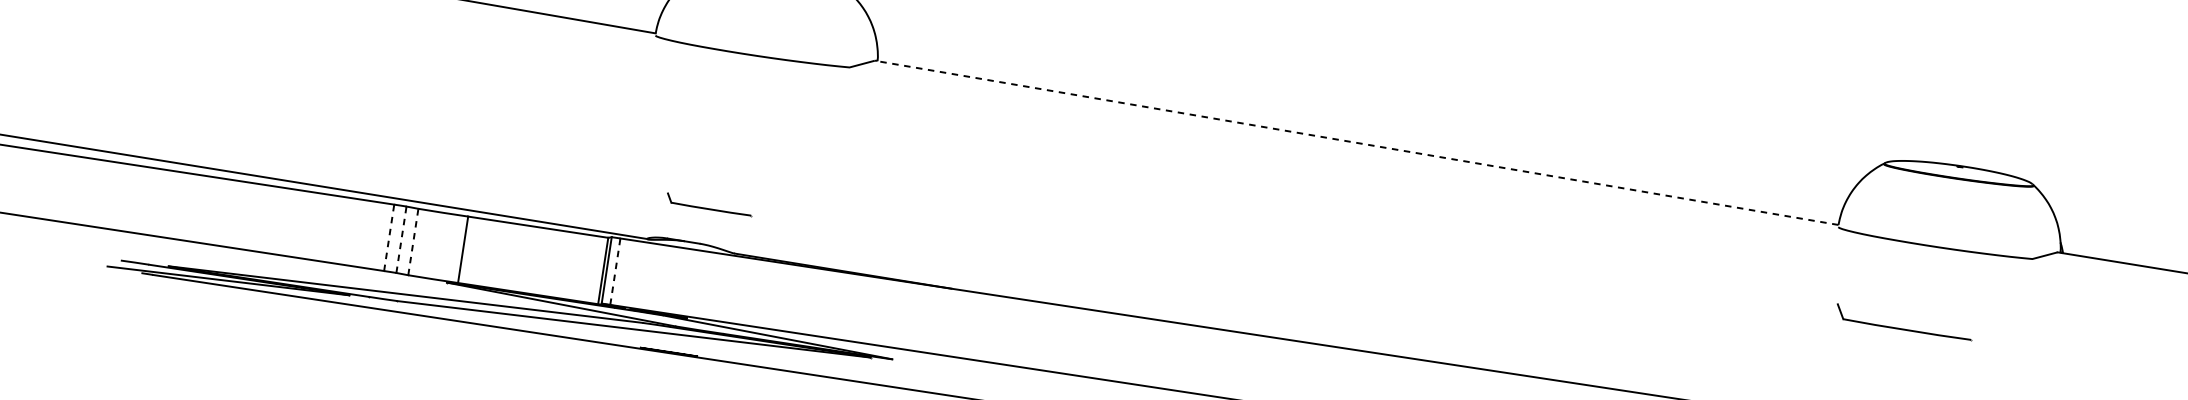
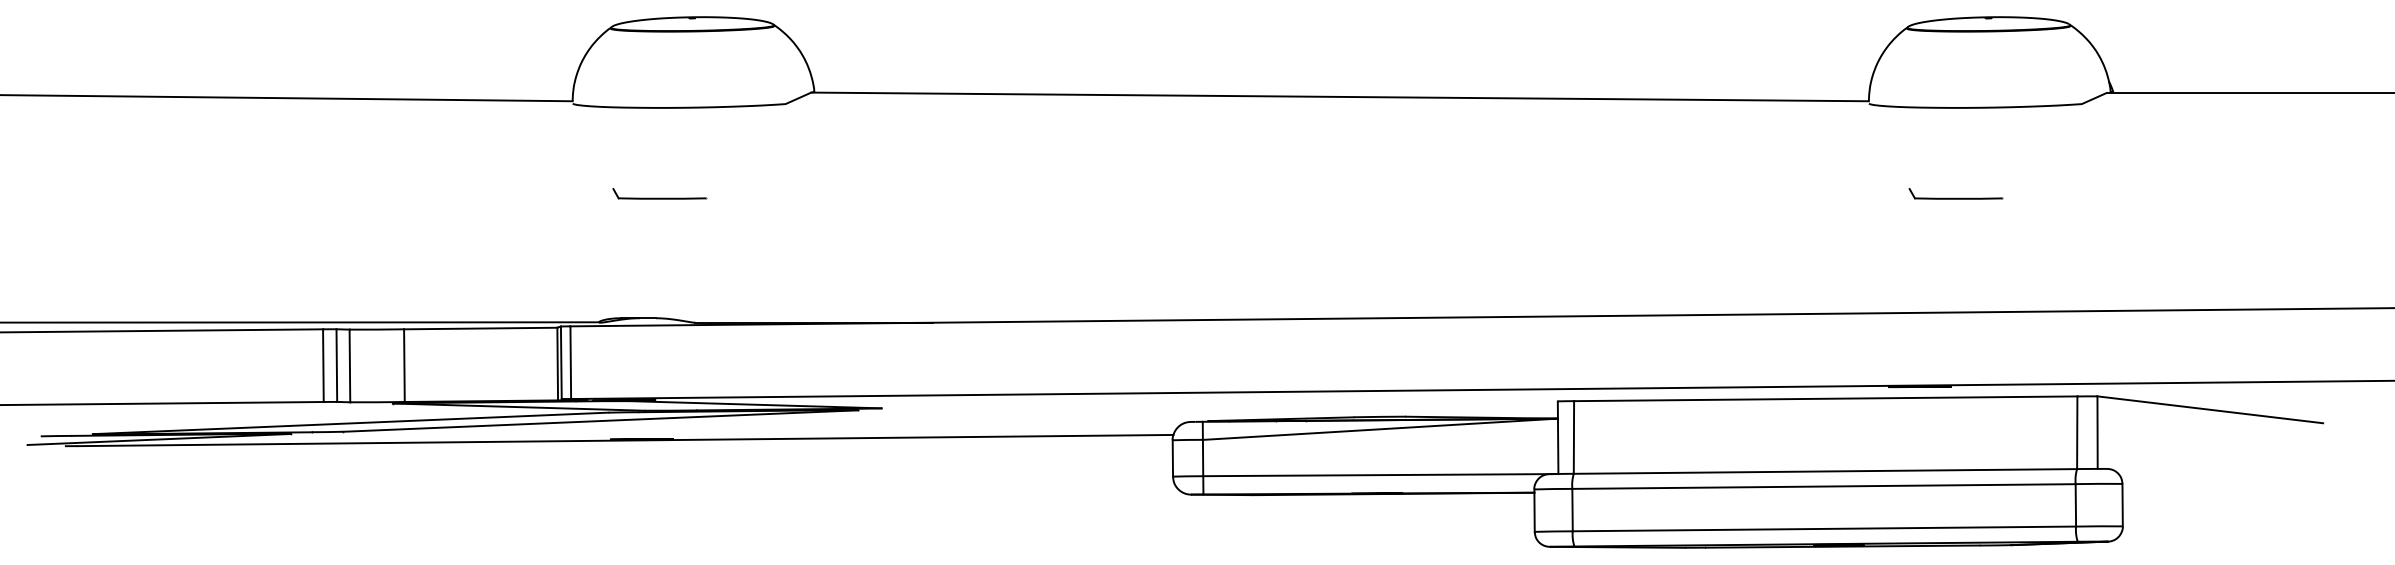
line: (1357, 142) -> (1340, 96), dashed -> solid
part: (709, 204) -> (659, 193), moved
line: (389, 237) -> (323, 365), dashed -> solid
line: (401, 239) -> (336, 365), dashed -> solid
line: (413, 241) -> (349, 365), dashed -> solid
line: (615, 271) -> (570, 362), dashed -> solid
part: (1903, 321) -> (1955, 193), size x0.62

